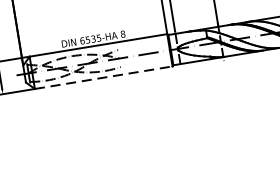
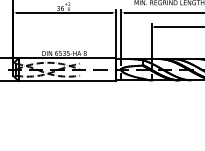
line: (104, 78) -> (67, 81), dashed -> solid

